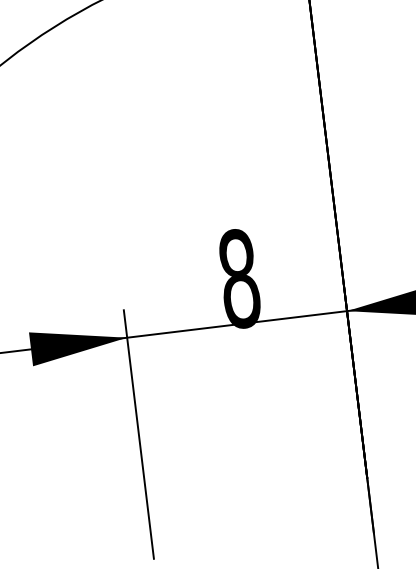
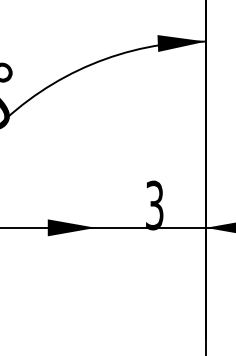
text: (238, 278) -> (154, 205), 8 -> 3
line: (138, 435) -> (95, 276), removed

